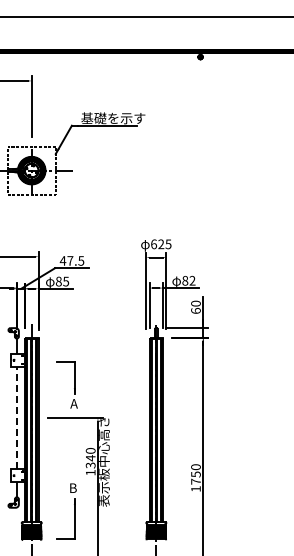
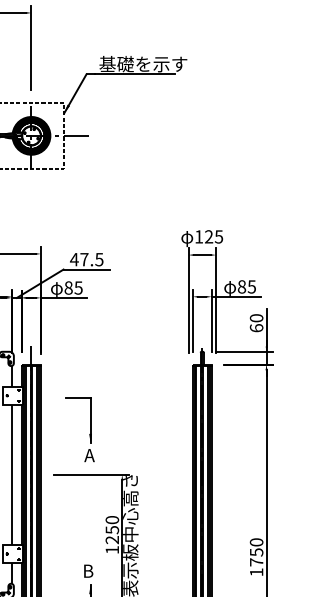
text: (154, 244) -> (199, 237), 625 -> 125
text: (192, 280) -> (251, 286), 82 -> 85
line: (17, 417) -> (11, 474), dashed -> solid
text: (90, 461) -> (112, 534), 1340 -> 1250

